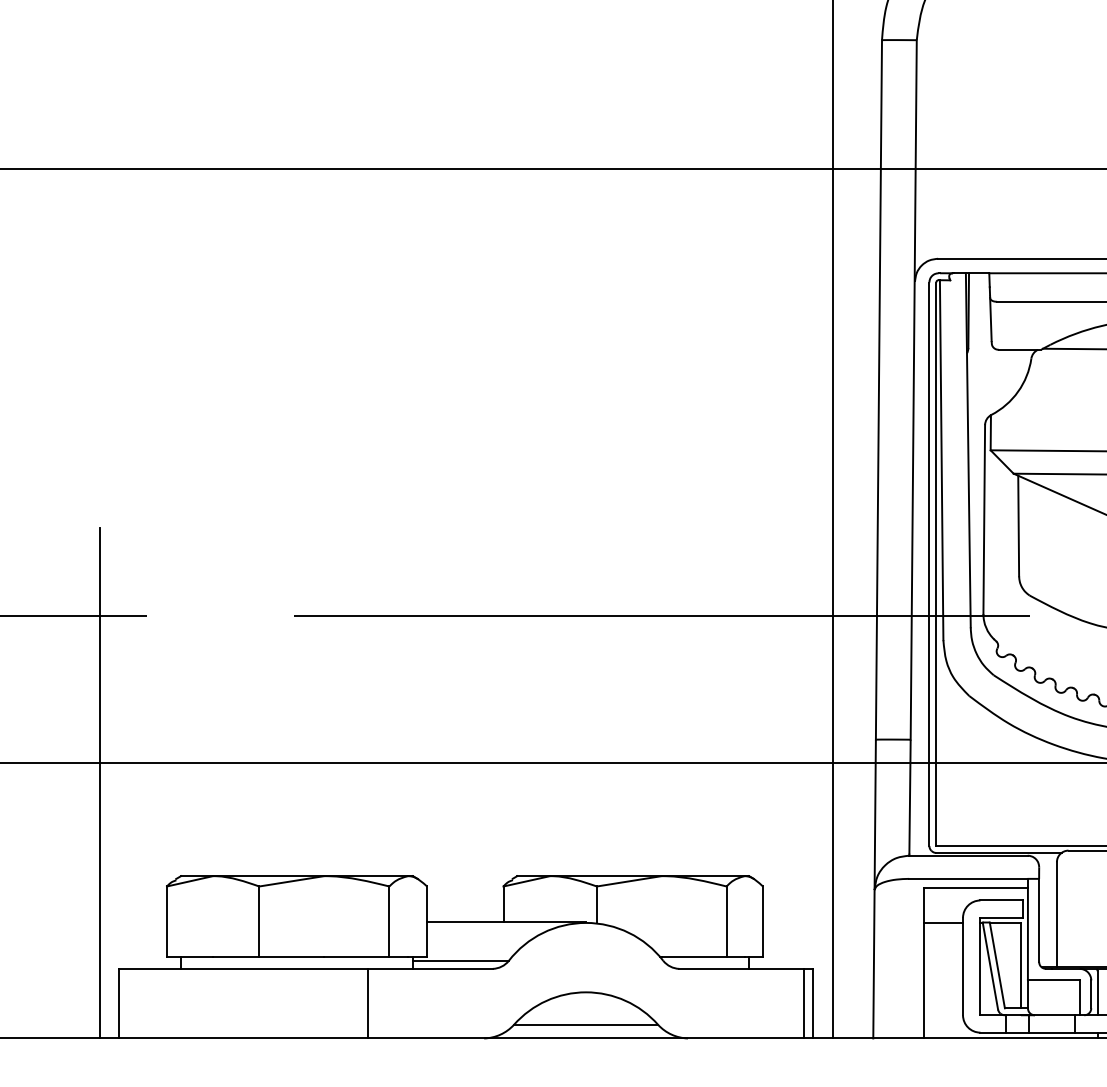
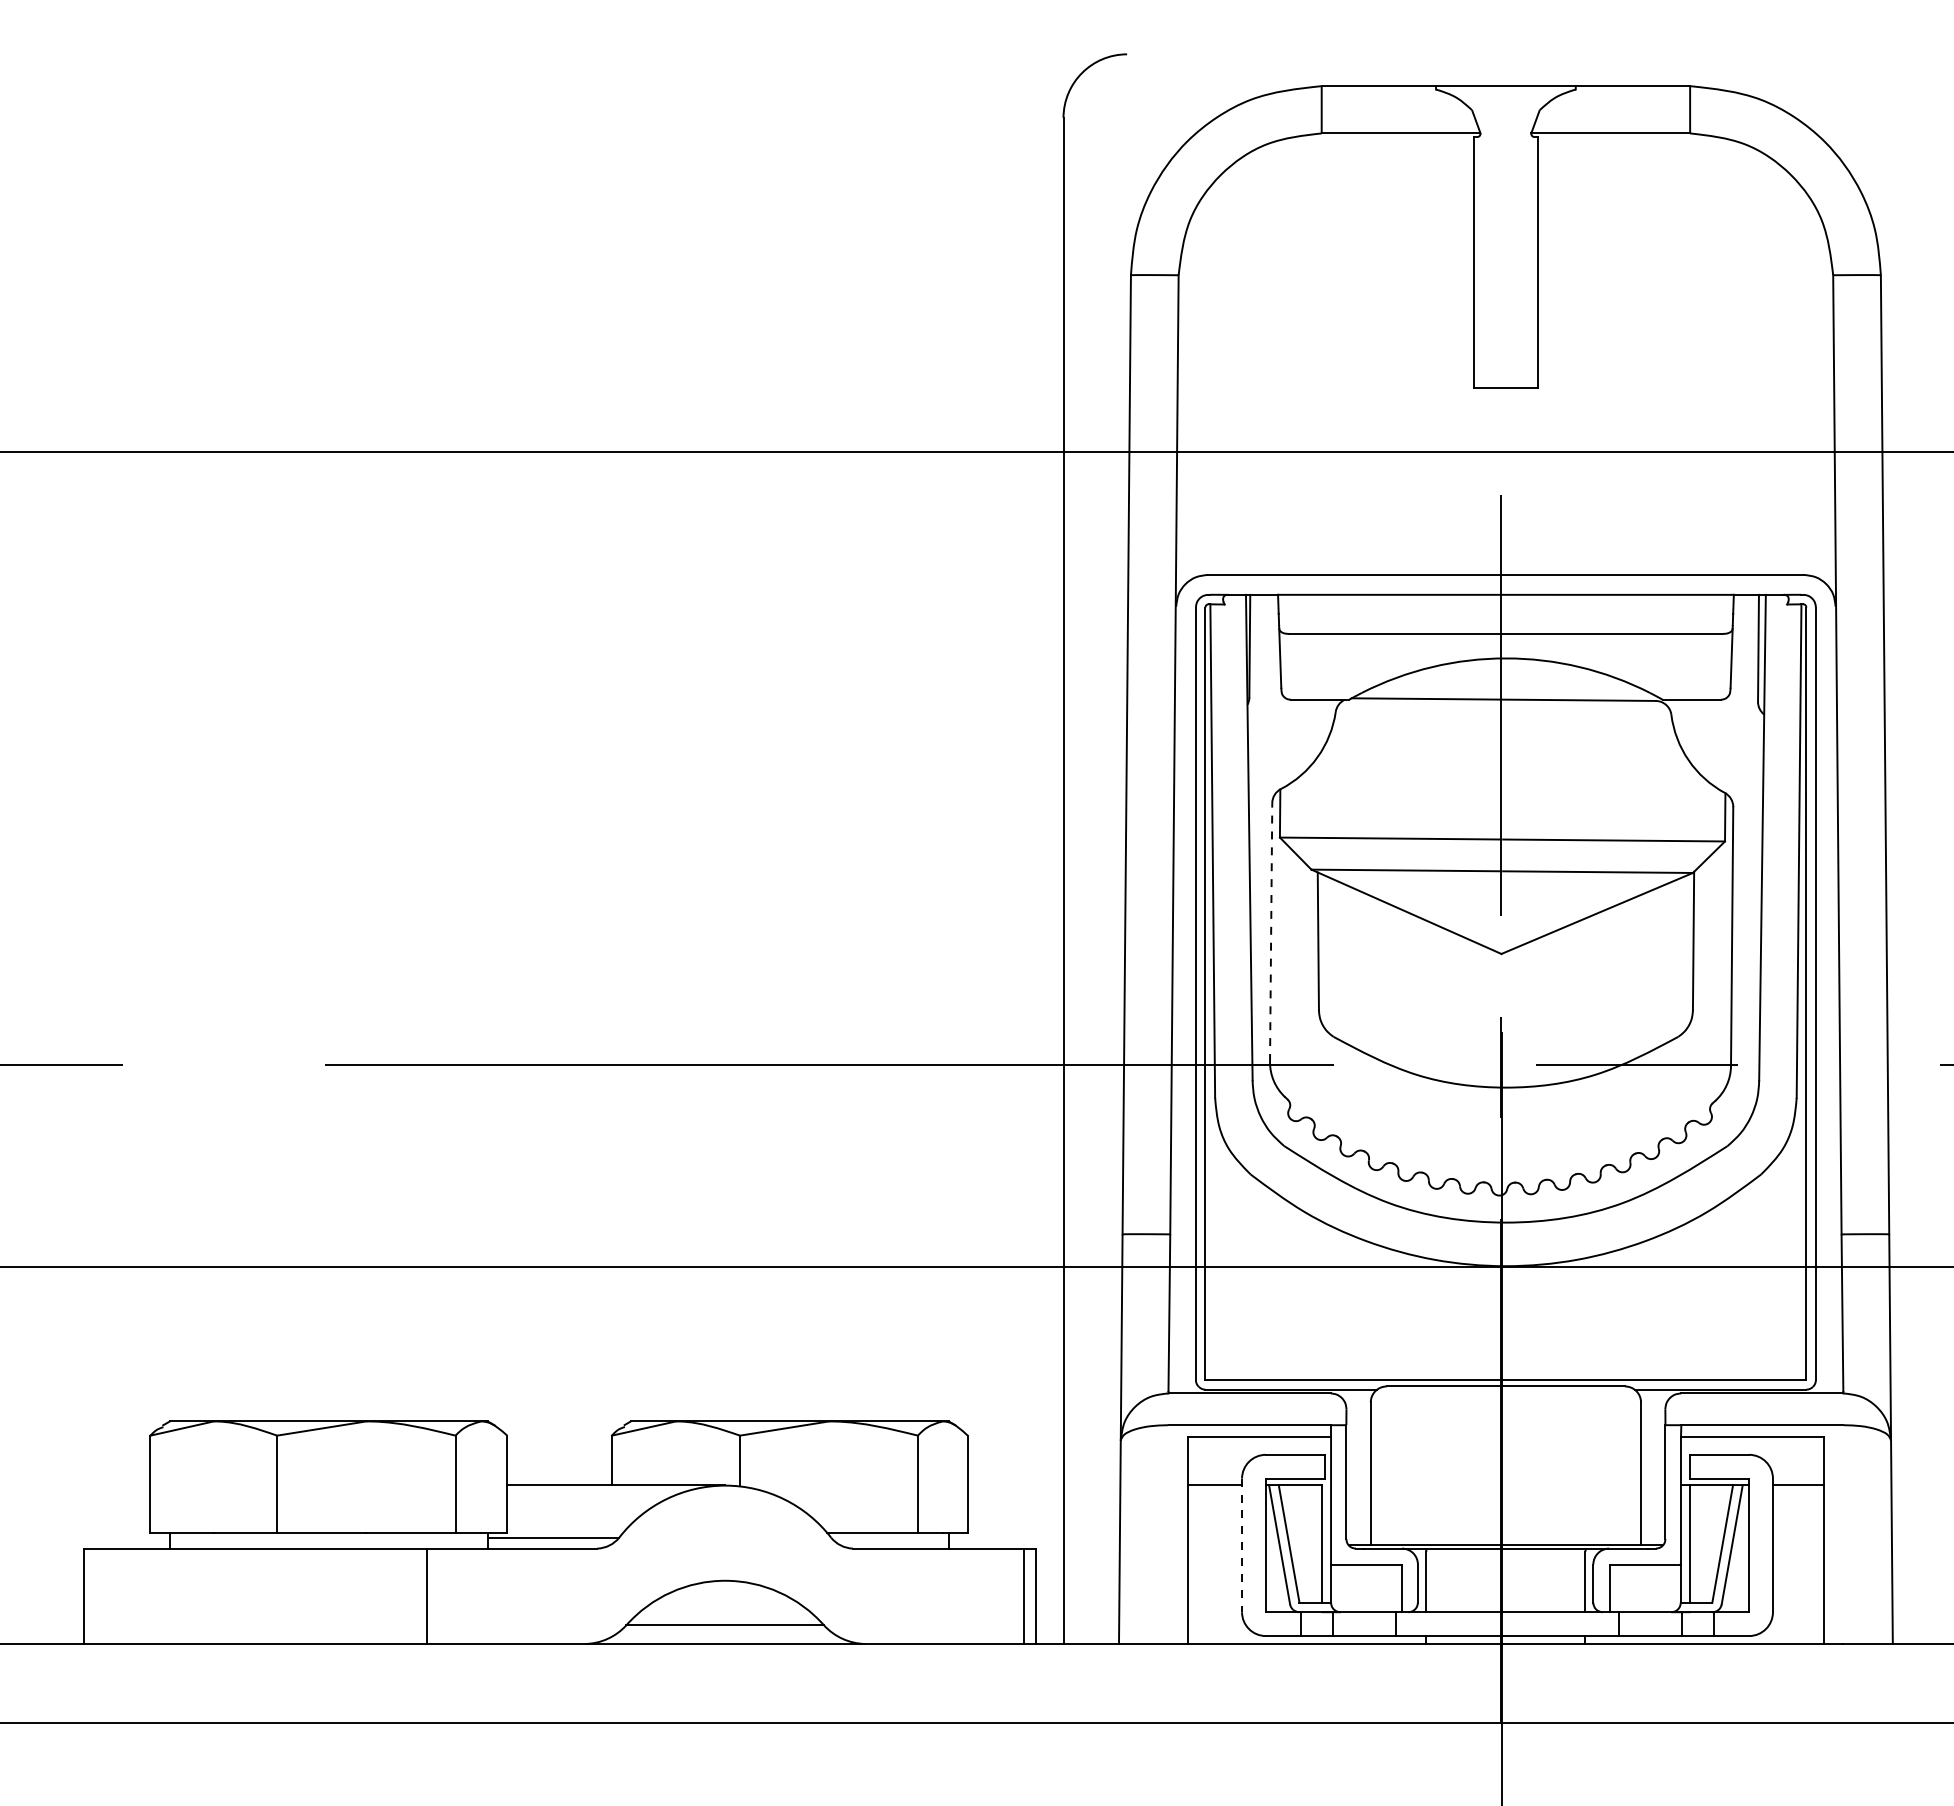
line: (984, 519) -> (1271, 932), solid -> dashed
line: (99, 782) -> (58, 1293), removed
line: (963, 966) -> (1242, 1545), solid -> dashed

